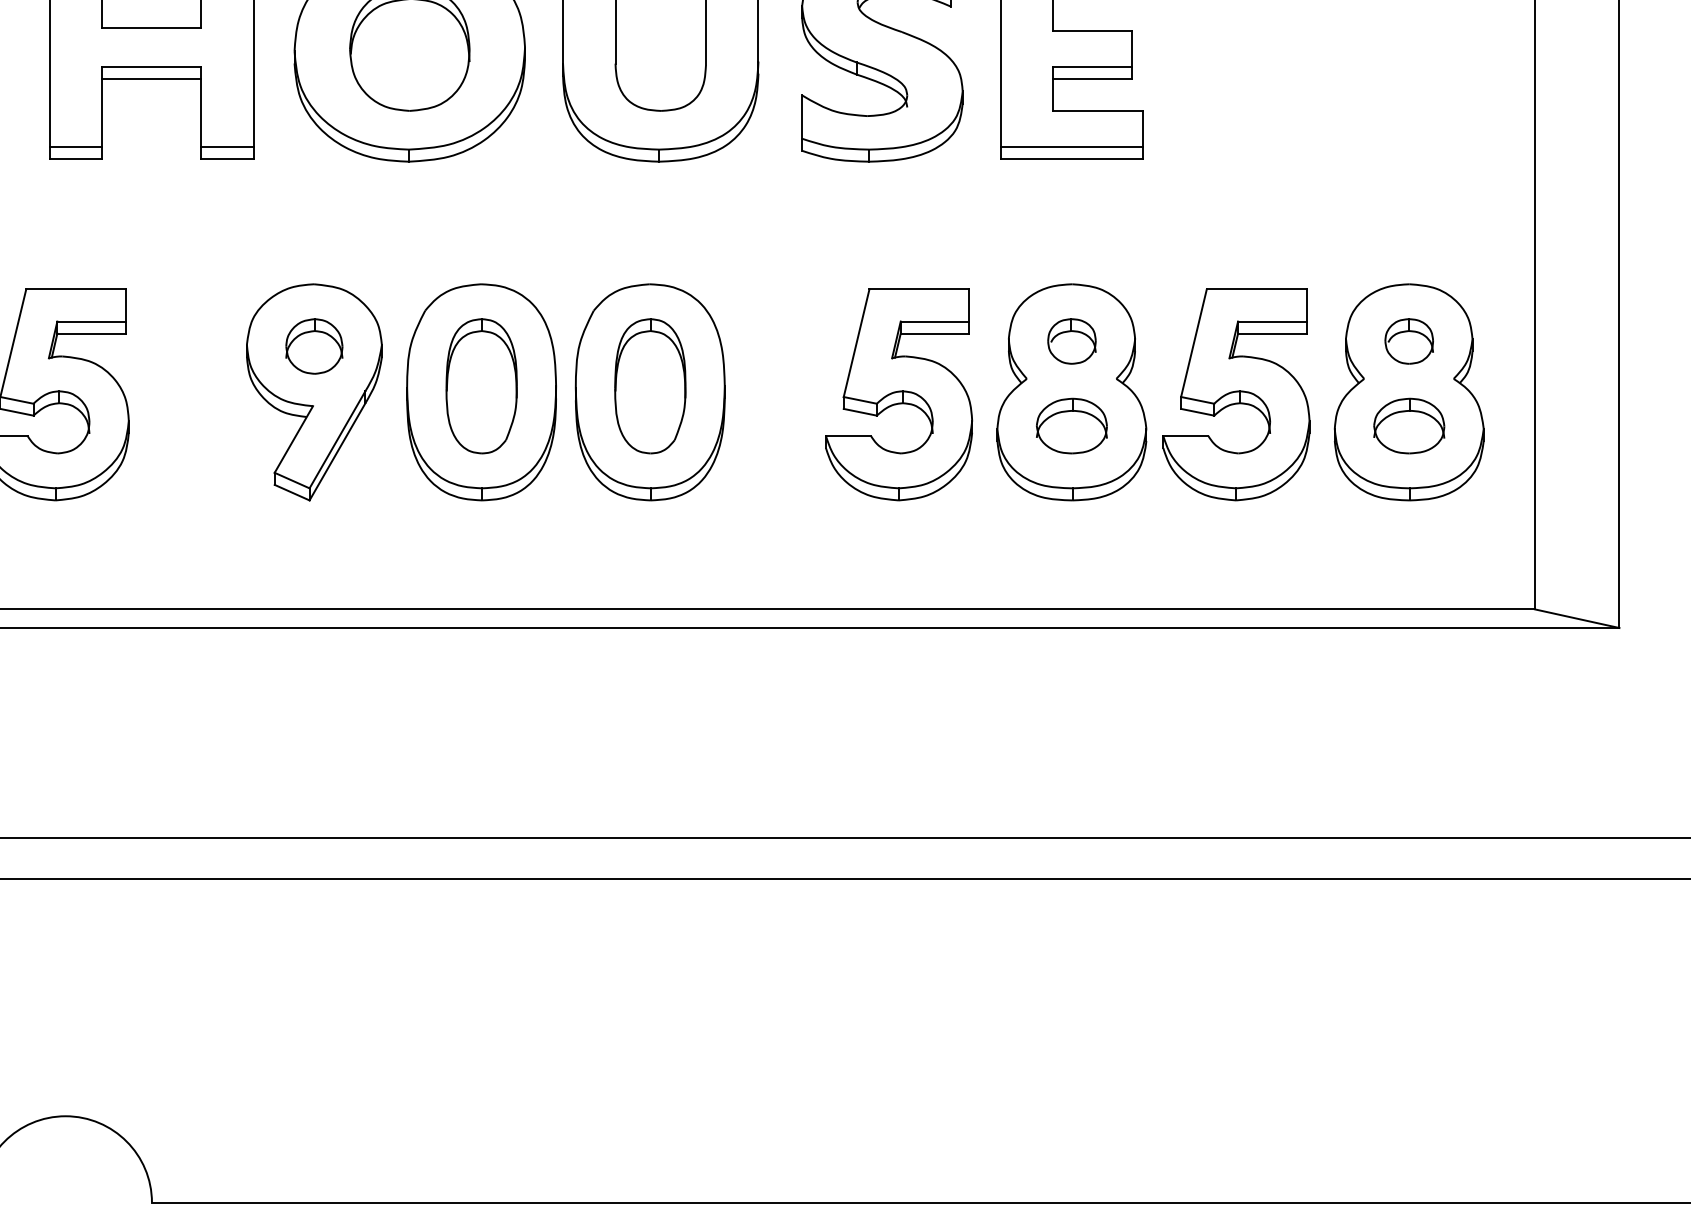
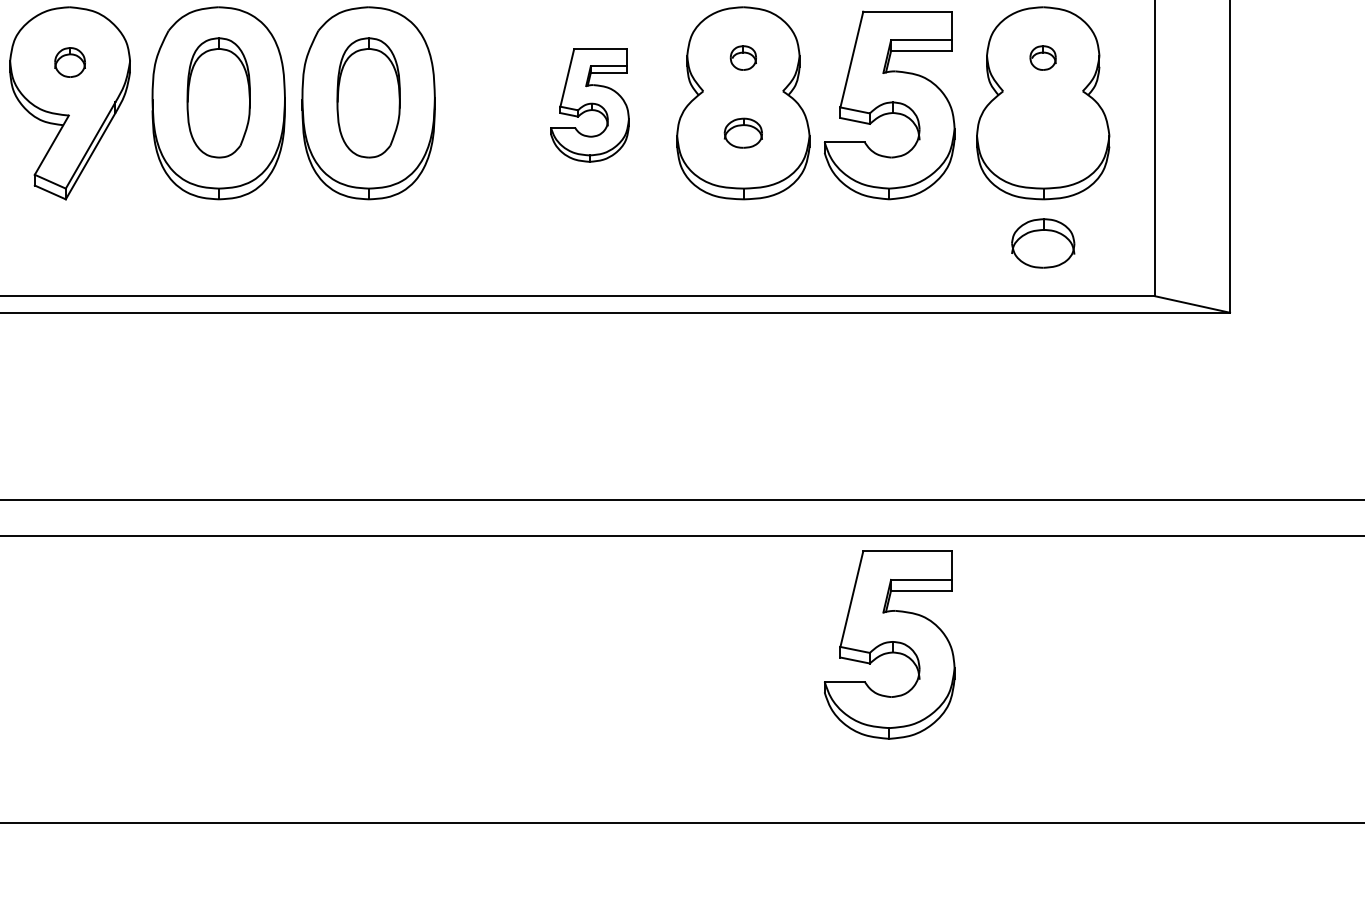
part: (1071, 341) -> (743, 58), size x0.6
part: (1408, 341) -> (1042, 58), size x0.6
part: (314, 346) -> (70, 62), size x0.6
part: (899, 394) -> (590, 105), size x0.6
part: (1071, 425) -> (743, 132), size x0.6
part: (1409, 425) -> (1043, 242), moved
part: (1236, 1001) -> (889, 644), added

